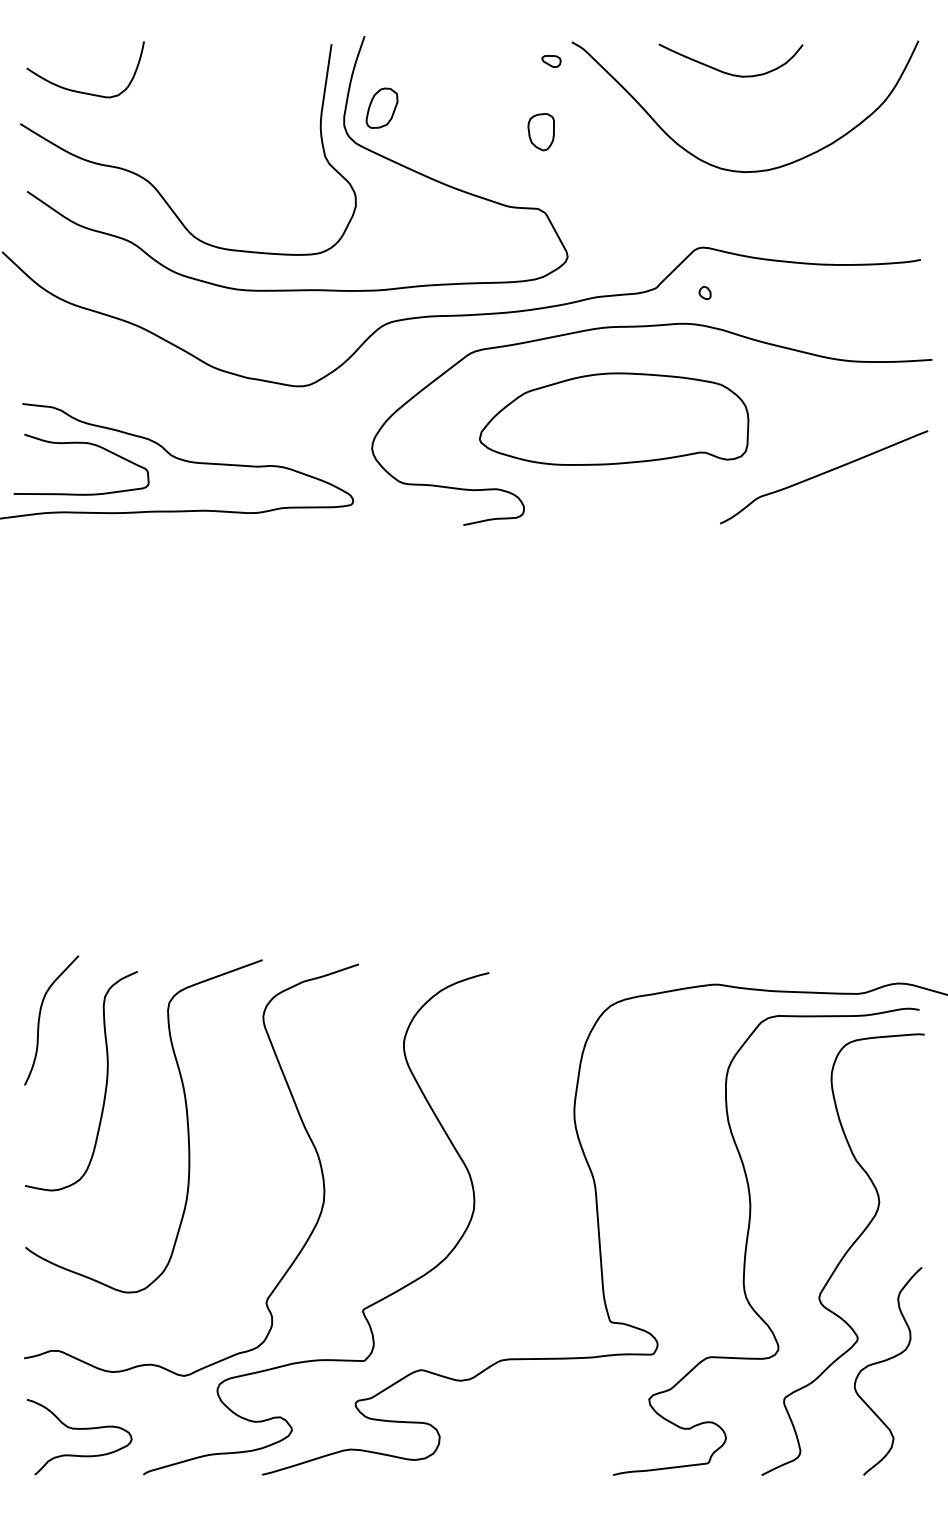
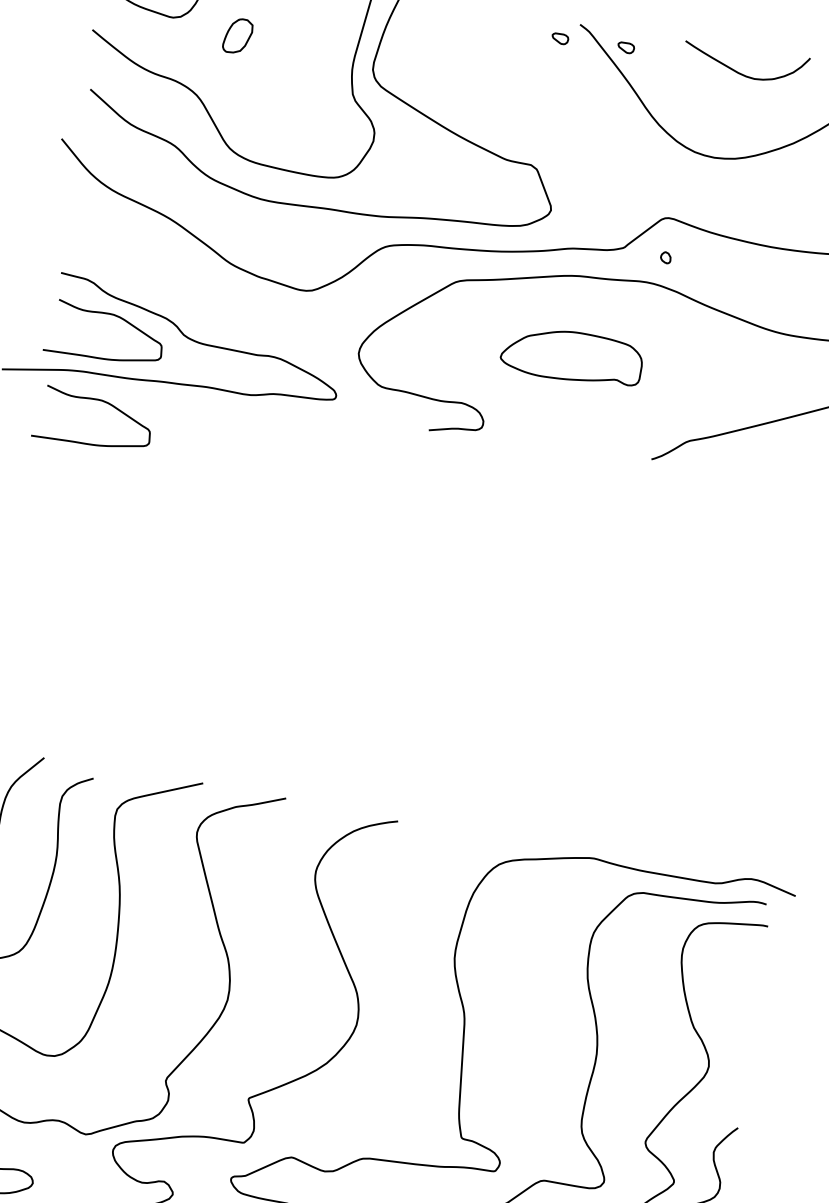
part: (627, 61) -> (626, 47), added
curve: (727, 72) -> (741, 73), moved
part: (381, 107) -> (237, 35), moved
part: (540, 132) -> (542, 99), removed
part: (613, 418) -> (571, 355), size x0.6
curve: (87, 543) -> (100, 401), added

